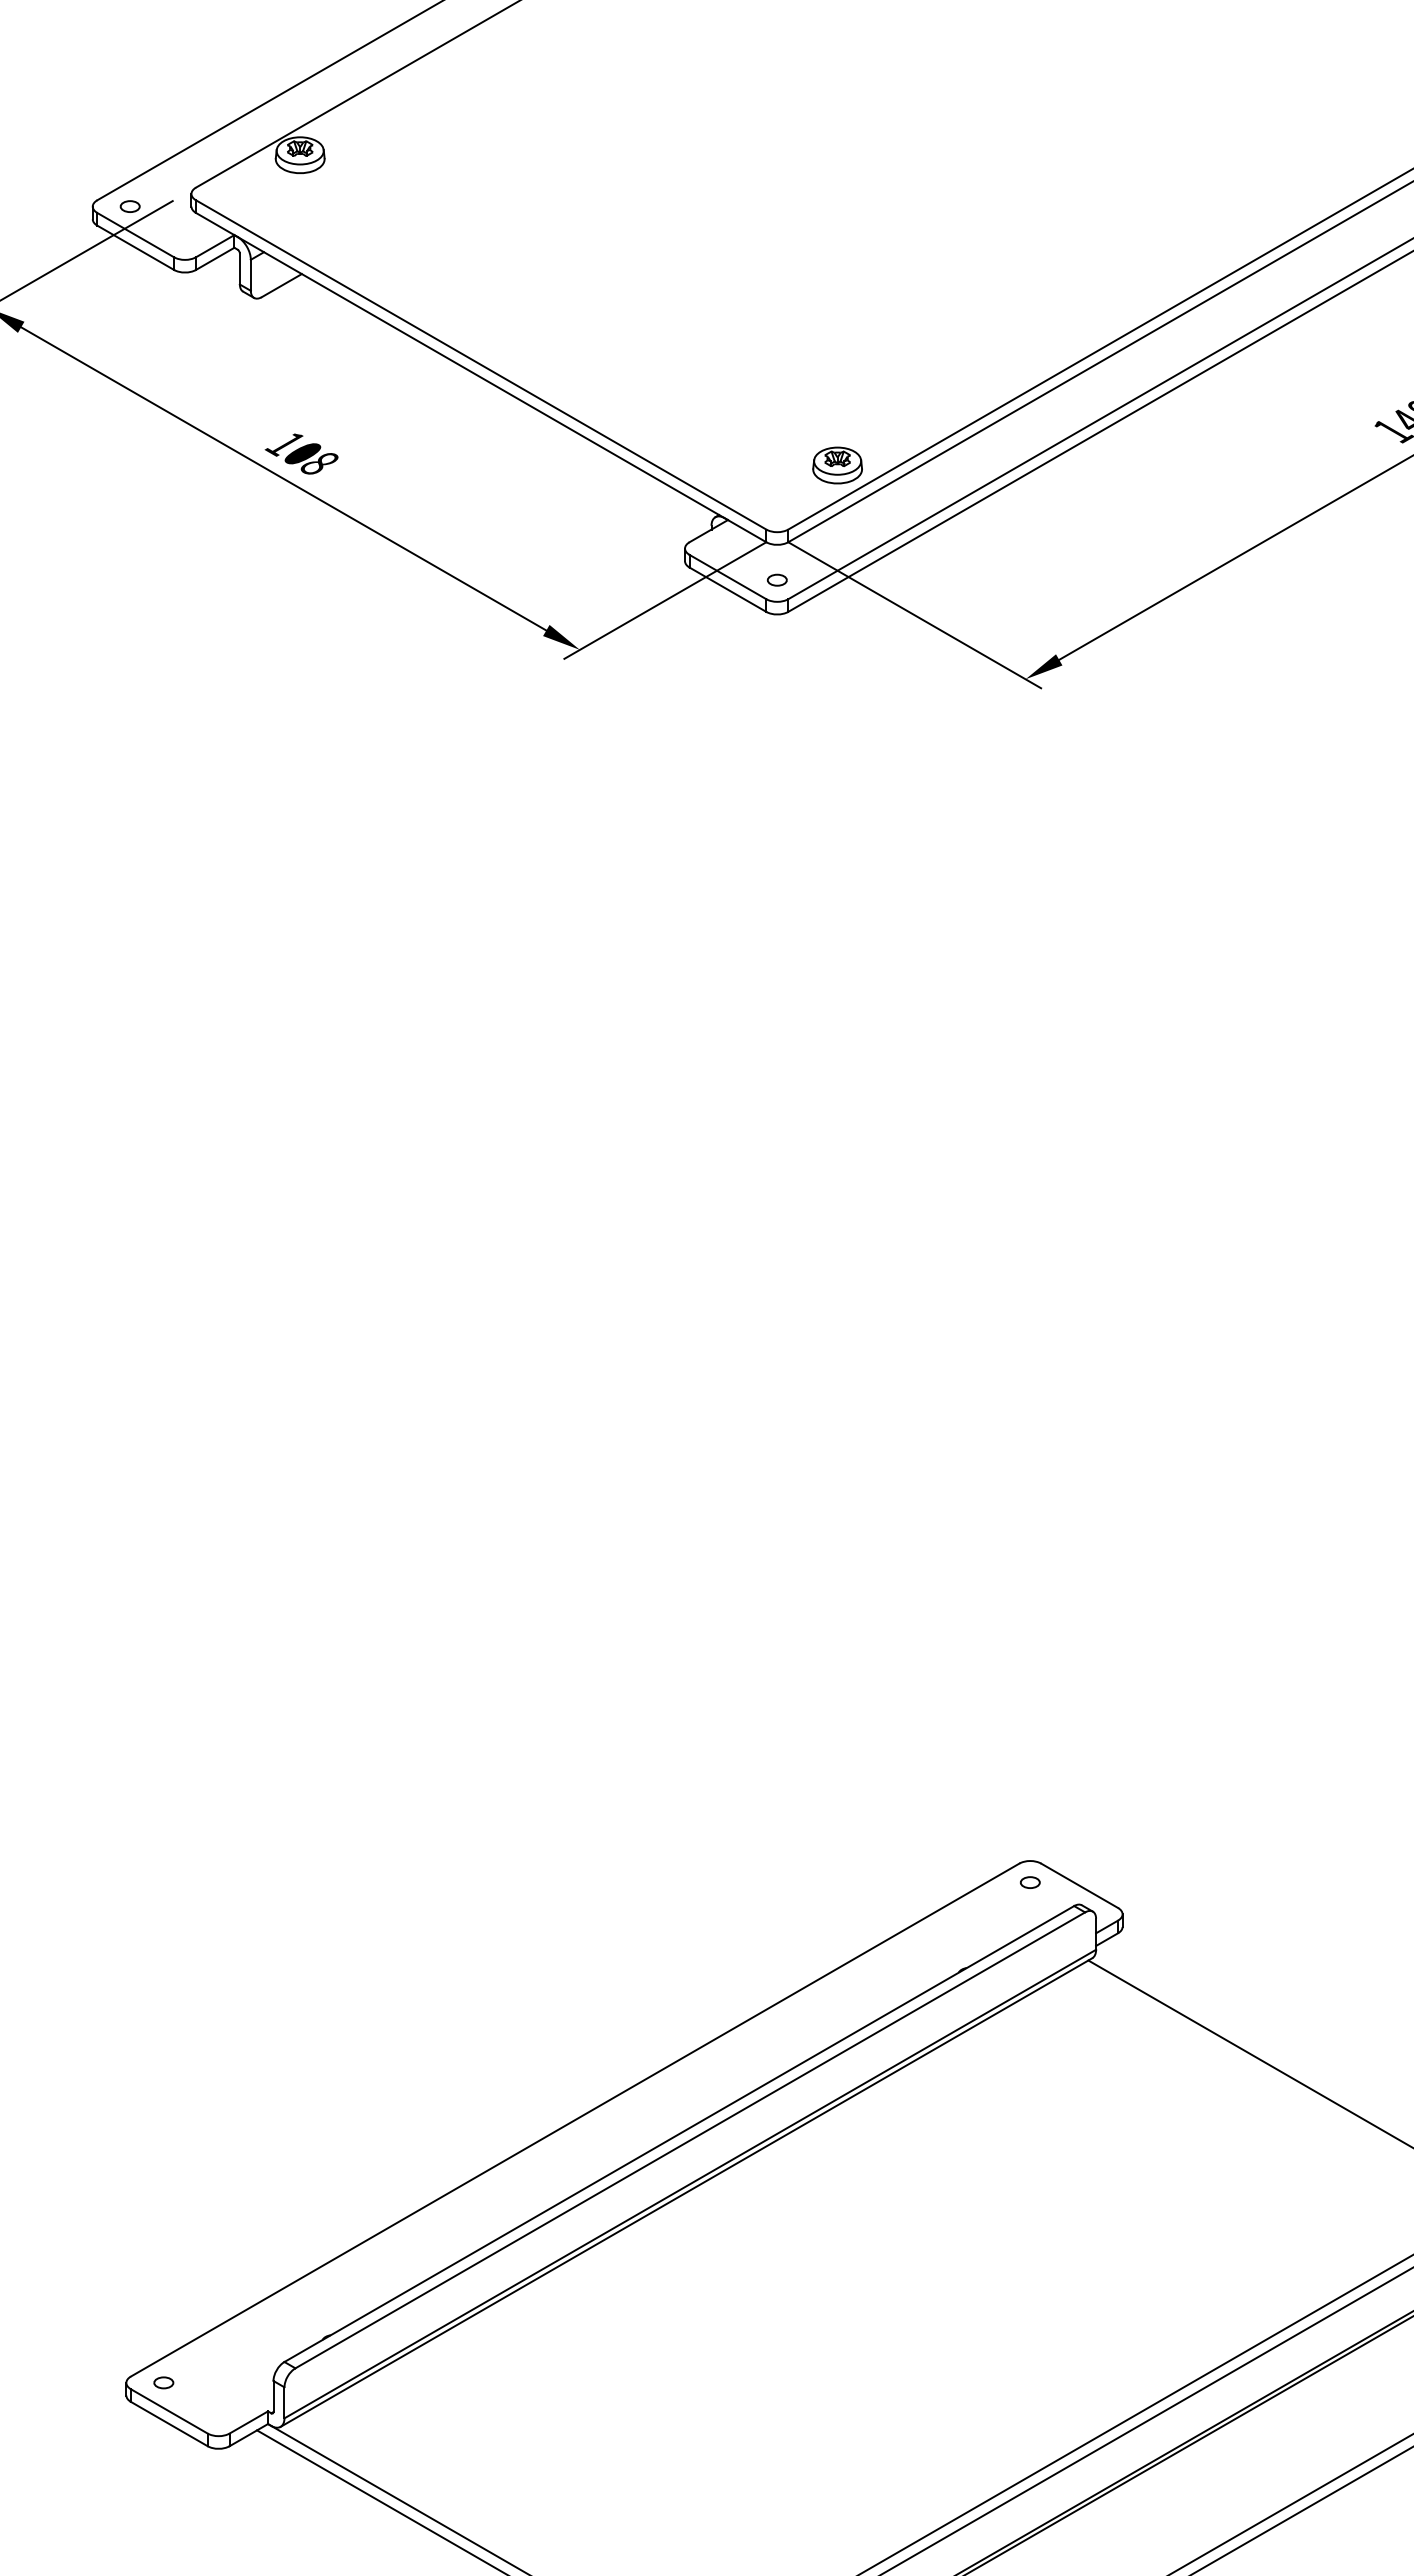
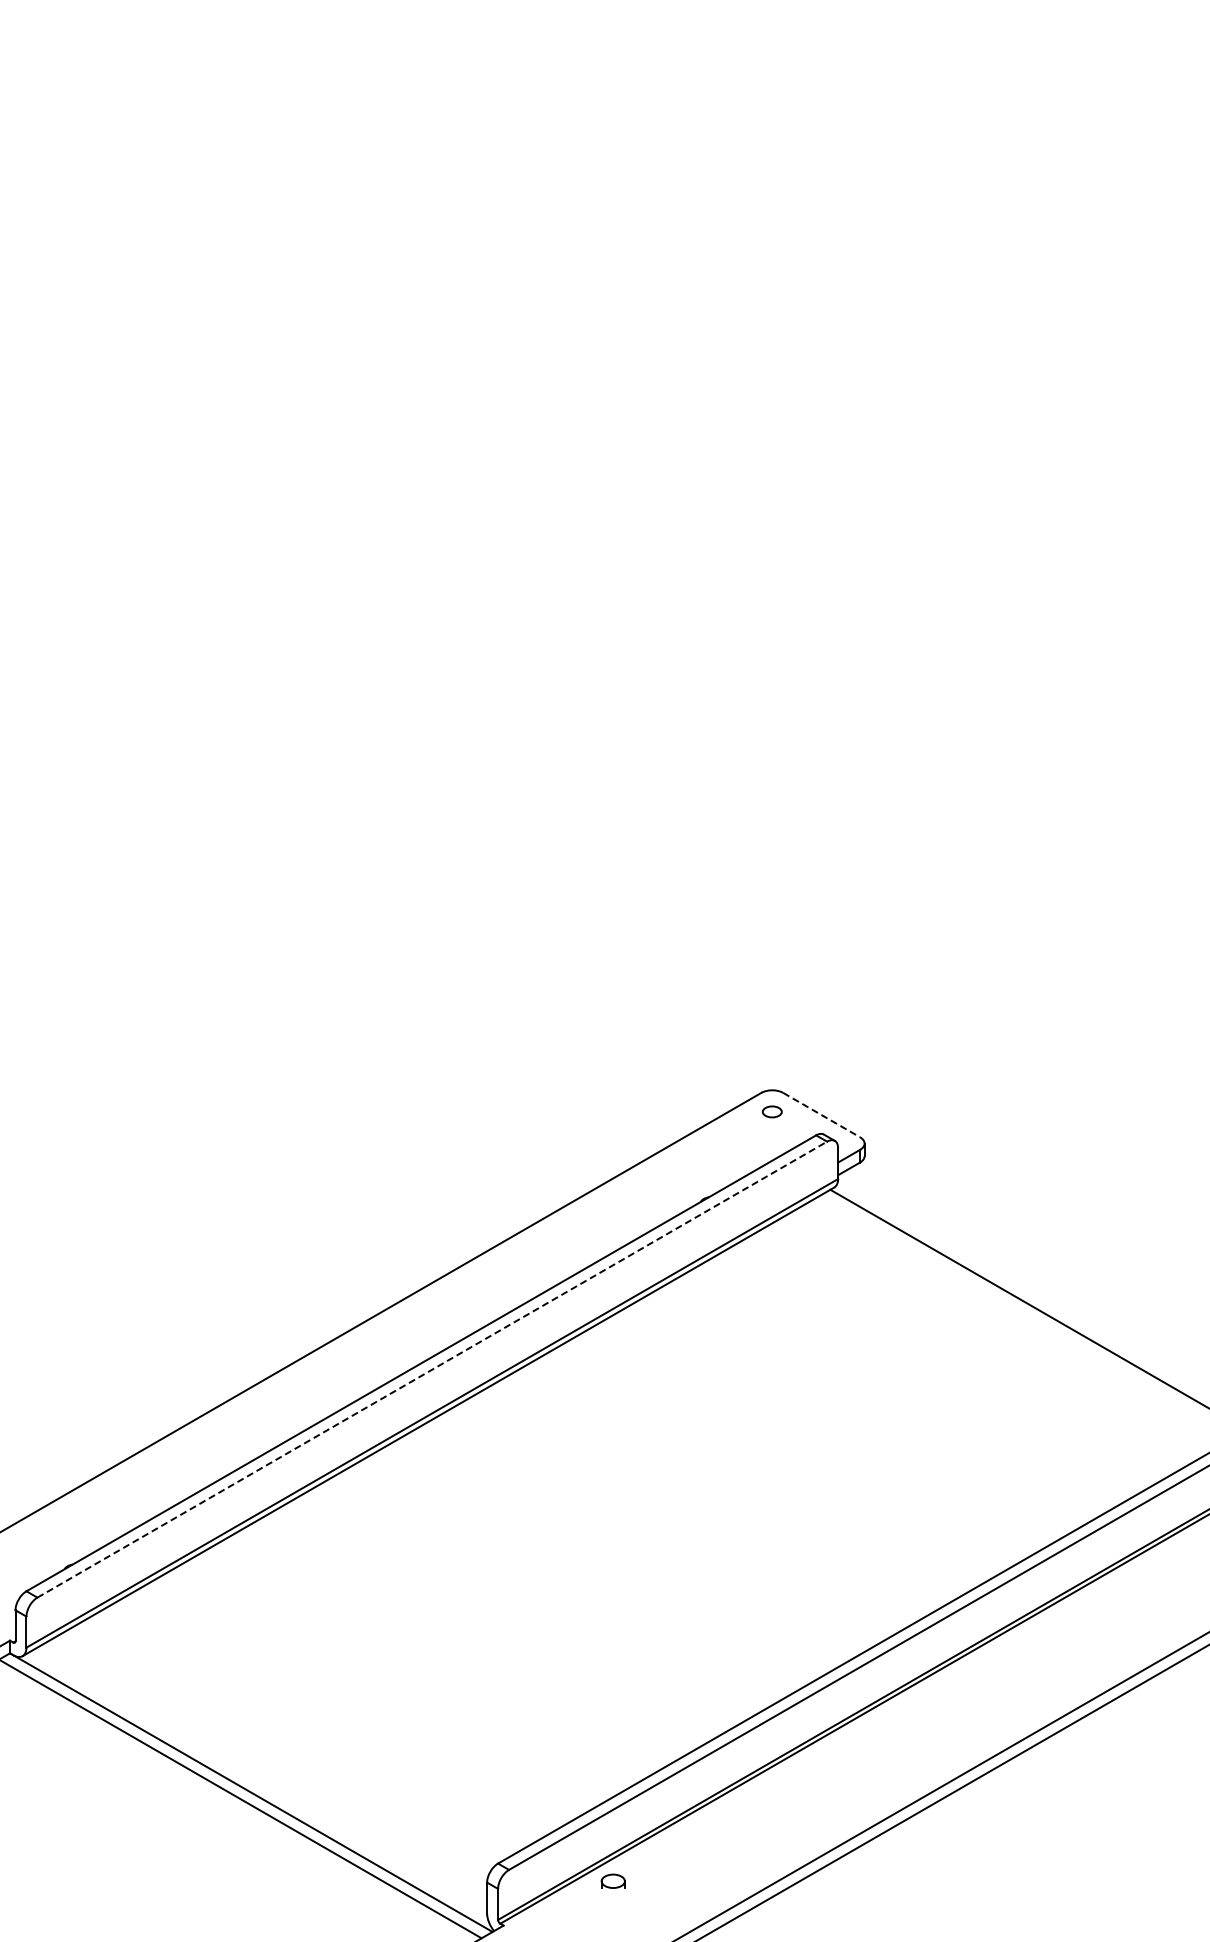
line: (1080, 1886) -> (822, 1115), solid -> dashed
line: (690, 2140) -> (432, 1369), solid -> dashed

